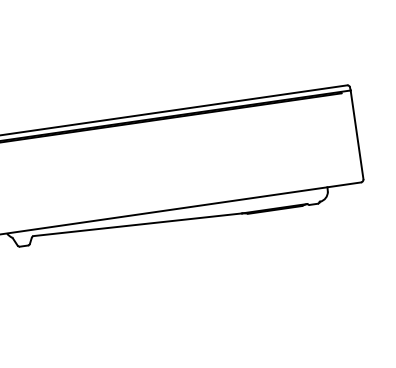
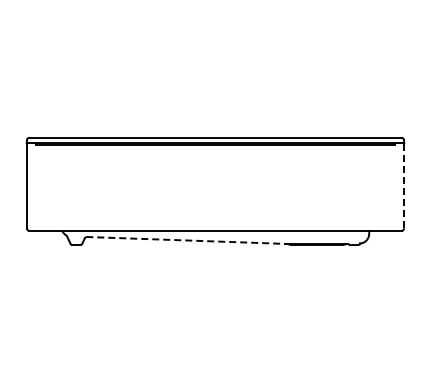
line: (357, 134) -> (404, 185), solid -> dashed
line: (137, 224) -> (185, 240), solid -> dashed

